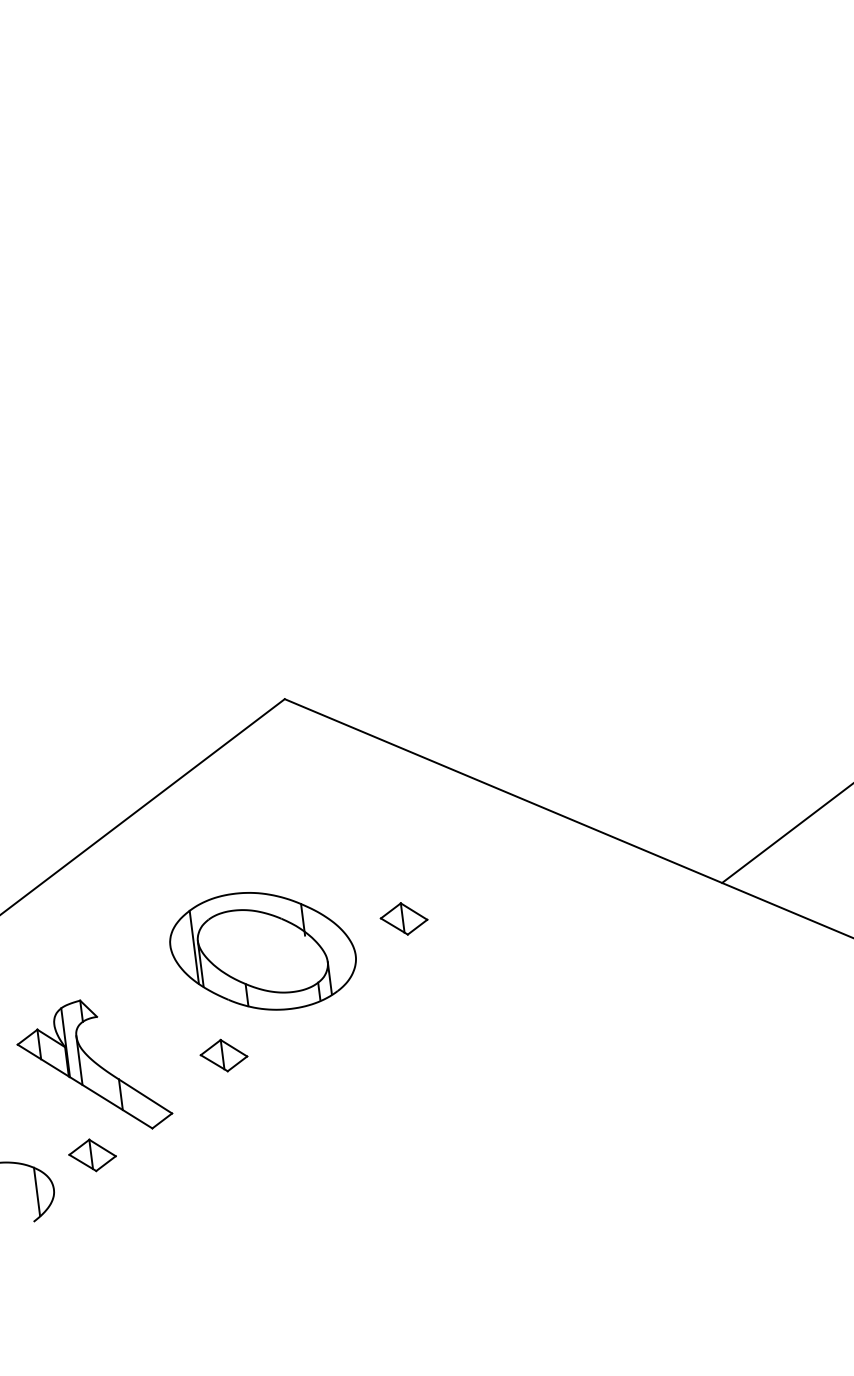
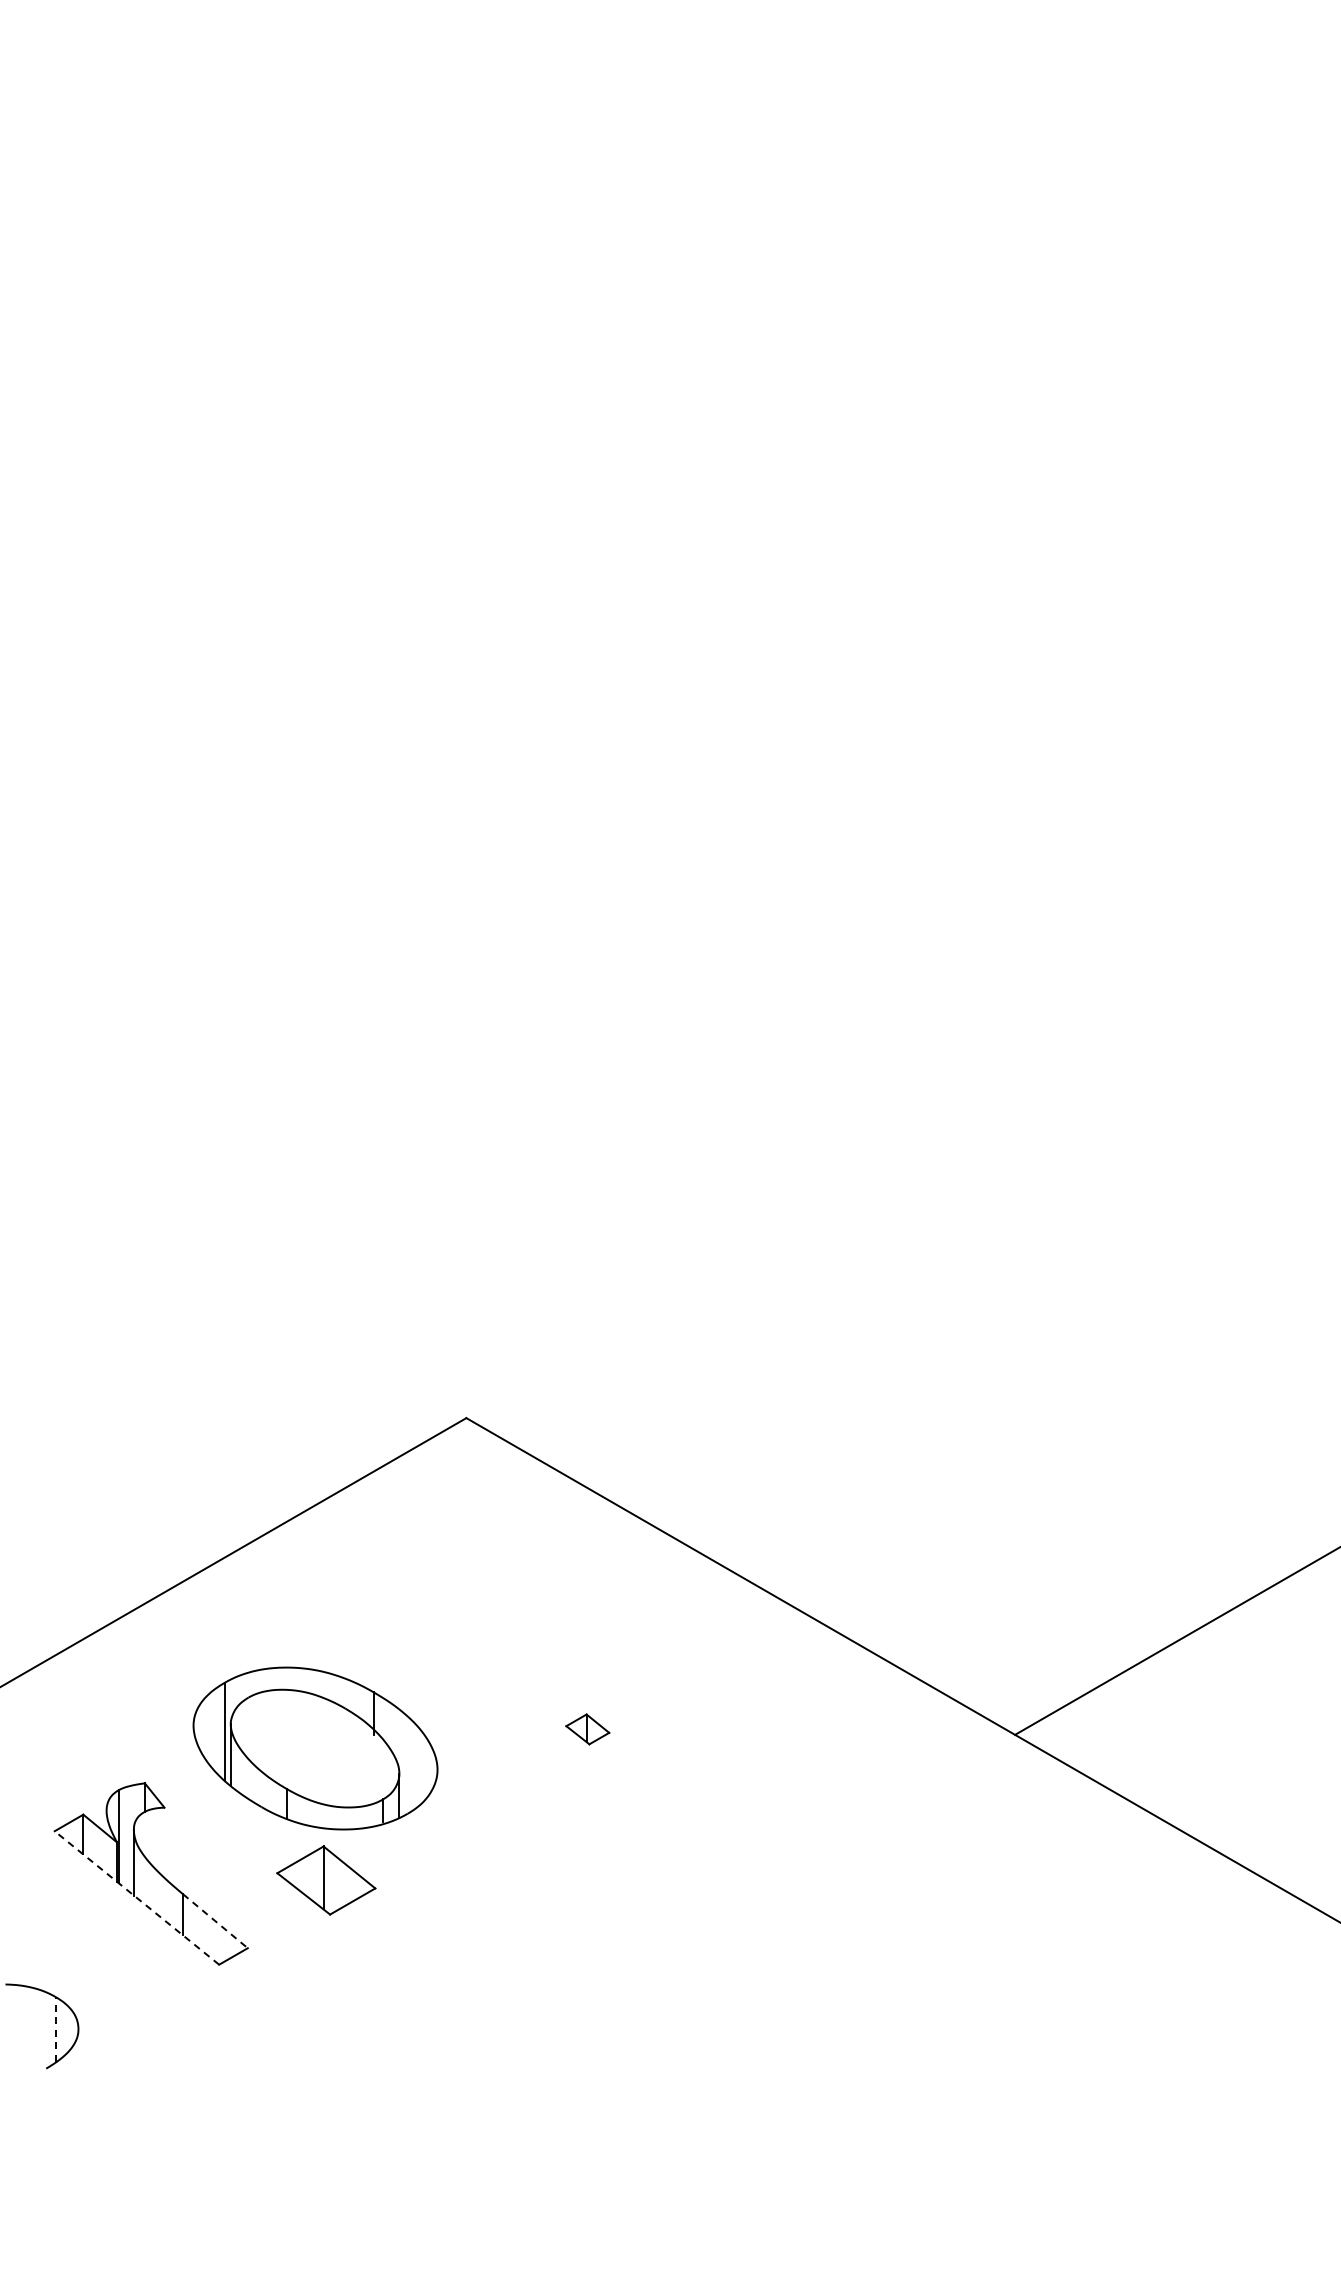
part: (403, 919) -> (587, 1729), size x0.7
part: (263, 951) -> (315, 1748), moved
part: (223, 1055) -> (325, 1879), size x1.6
line: (84, 1086) -> (136, 1897), solid -> dashed
line: (145, 1096) -> (215, 1921), solid -> dashed
part: (92, 1155) -> (135, 1990), removed
line: (36, 1191) -> (55, 2028), solid -> dashed

